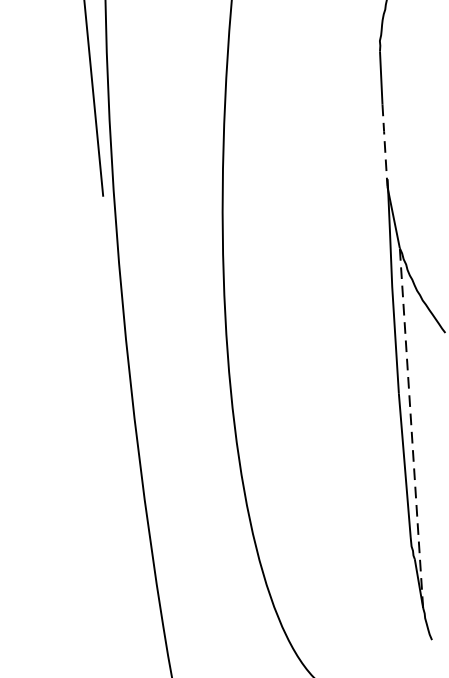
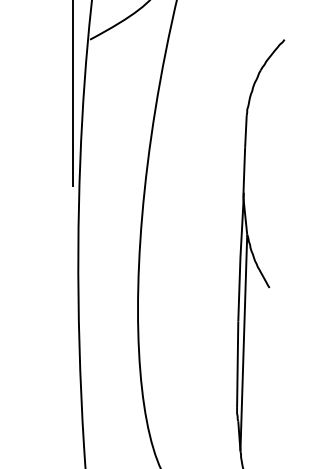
line: (385, 145) -> (244, 172), dashed -> solid
line: (410, 427) -> (243, 342), dashed -> solid

